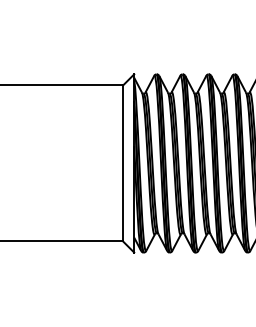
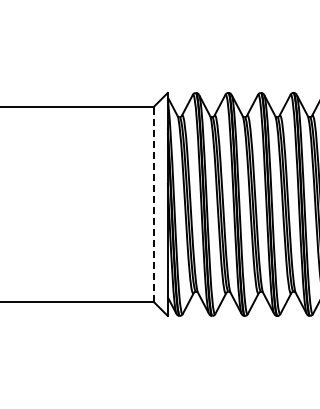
line: (122, 163) -> (153, 204), solid -> dashed

